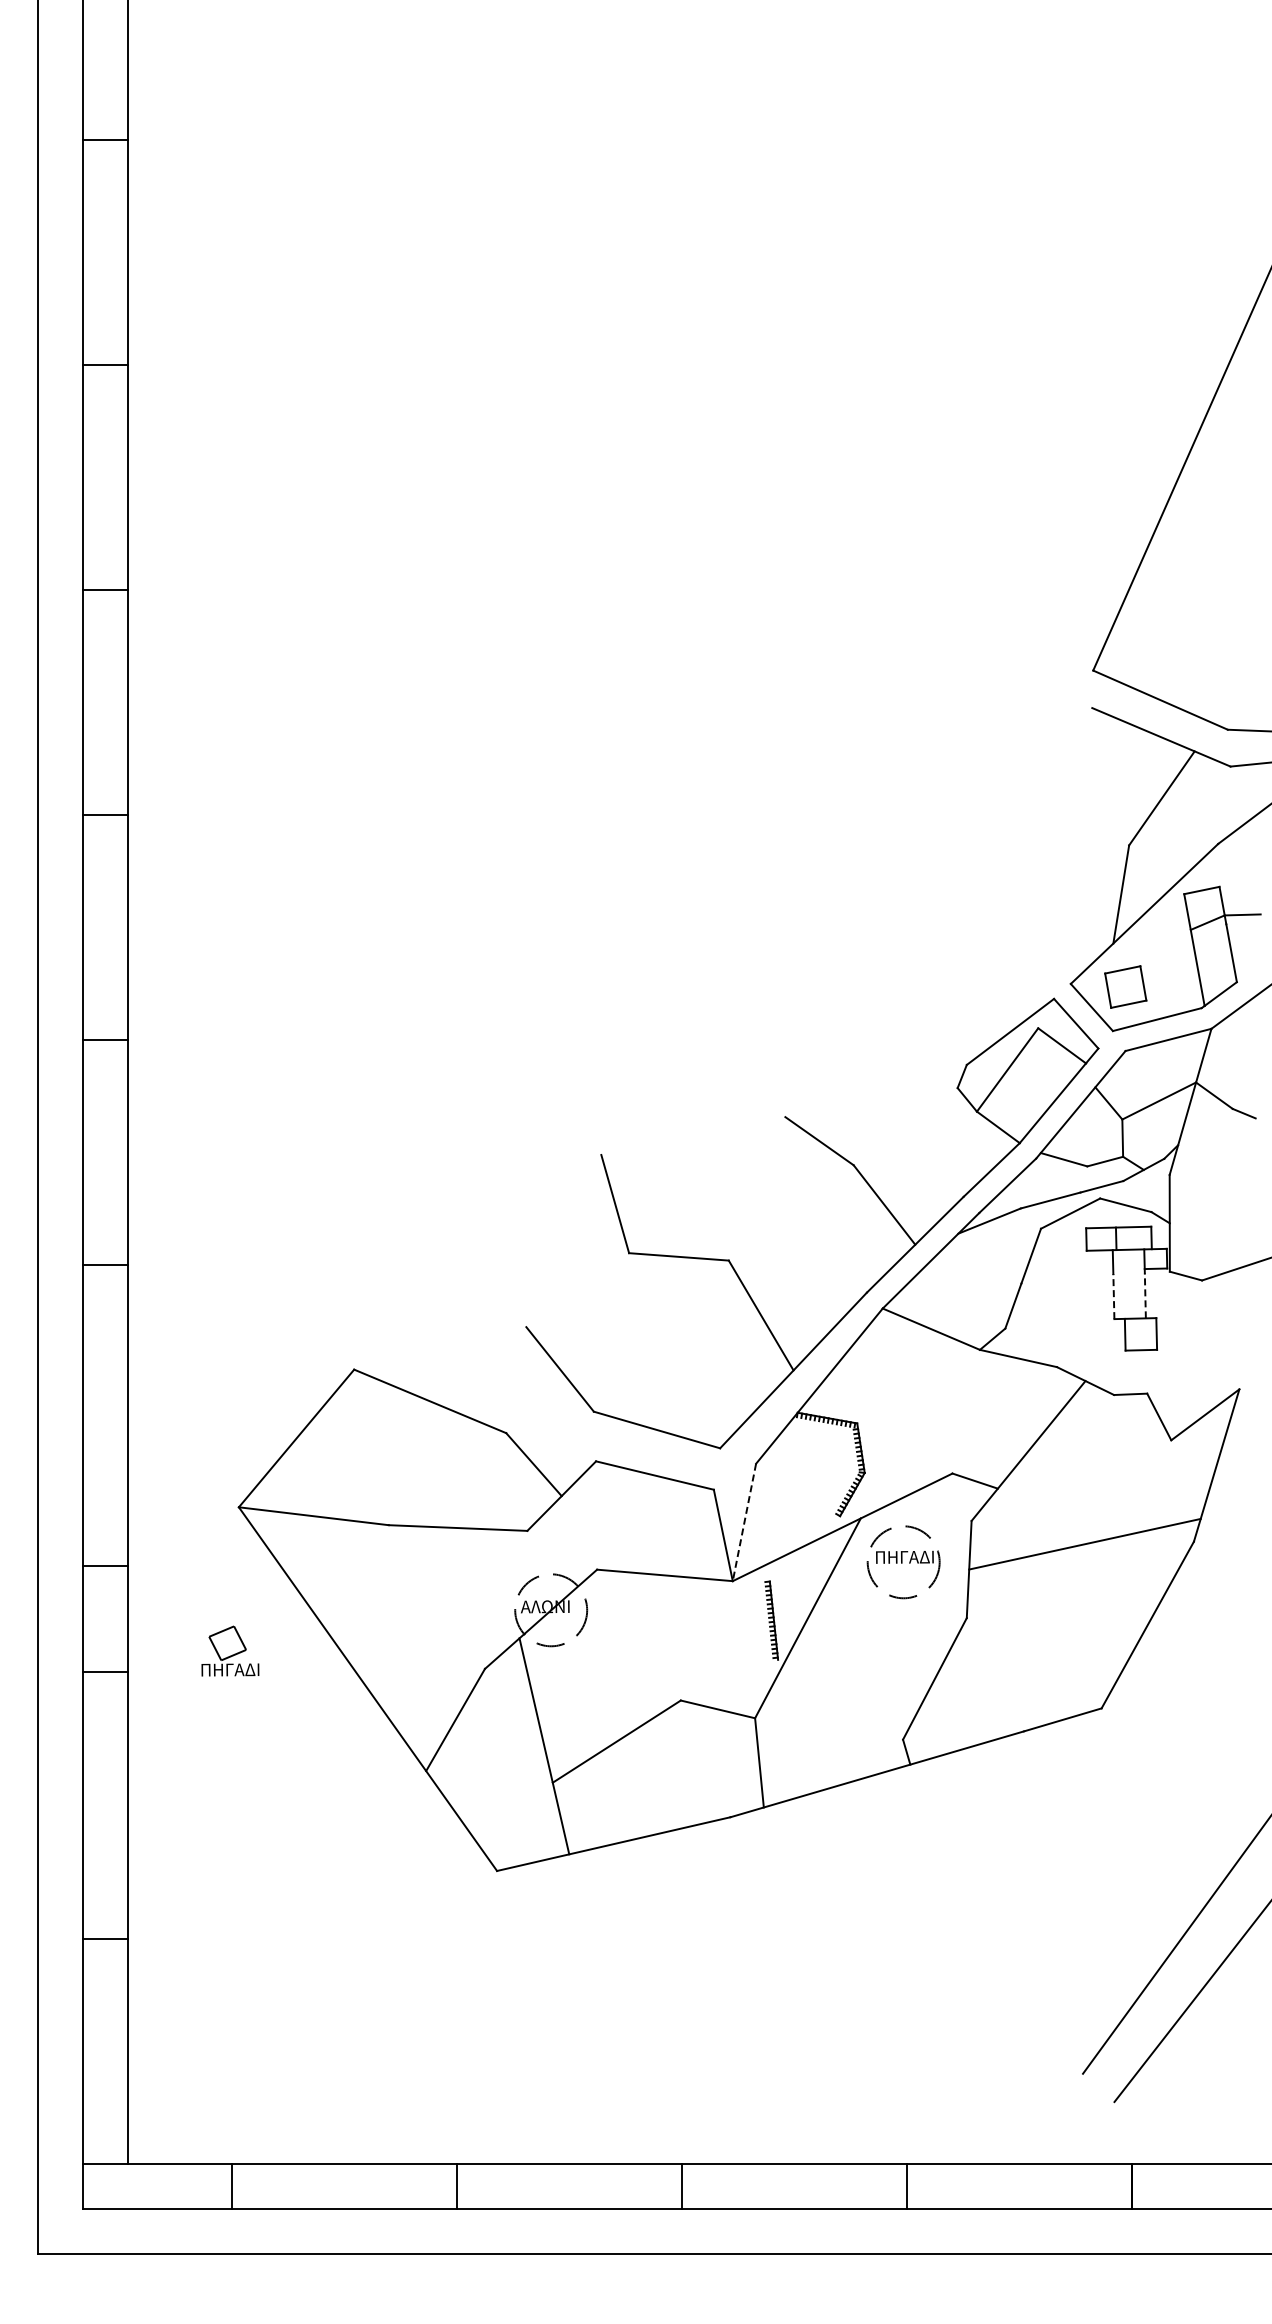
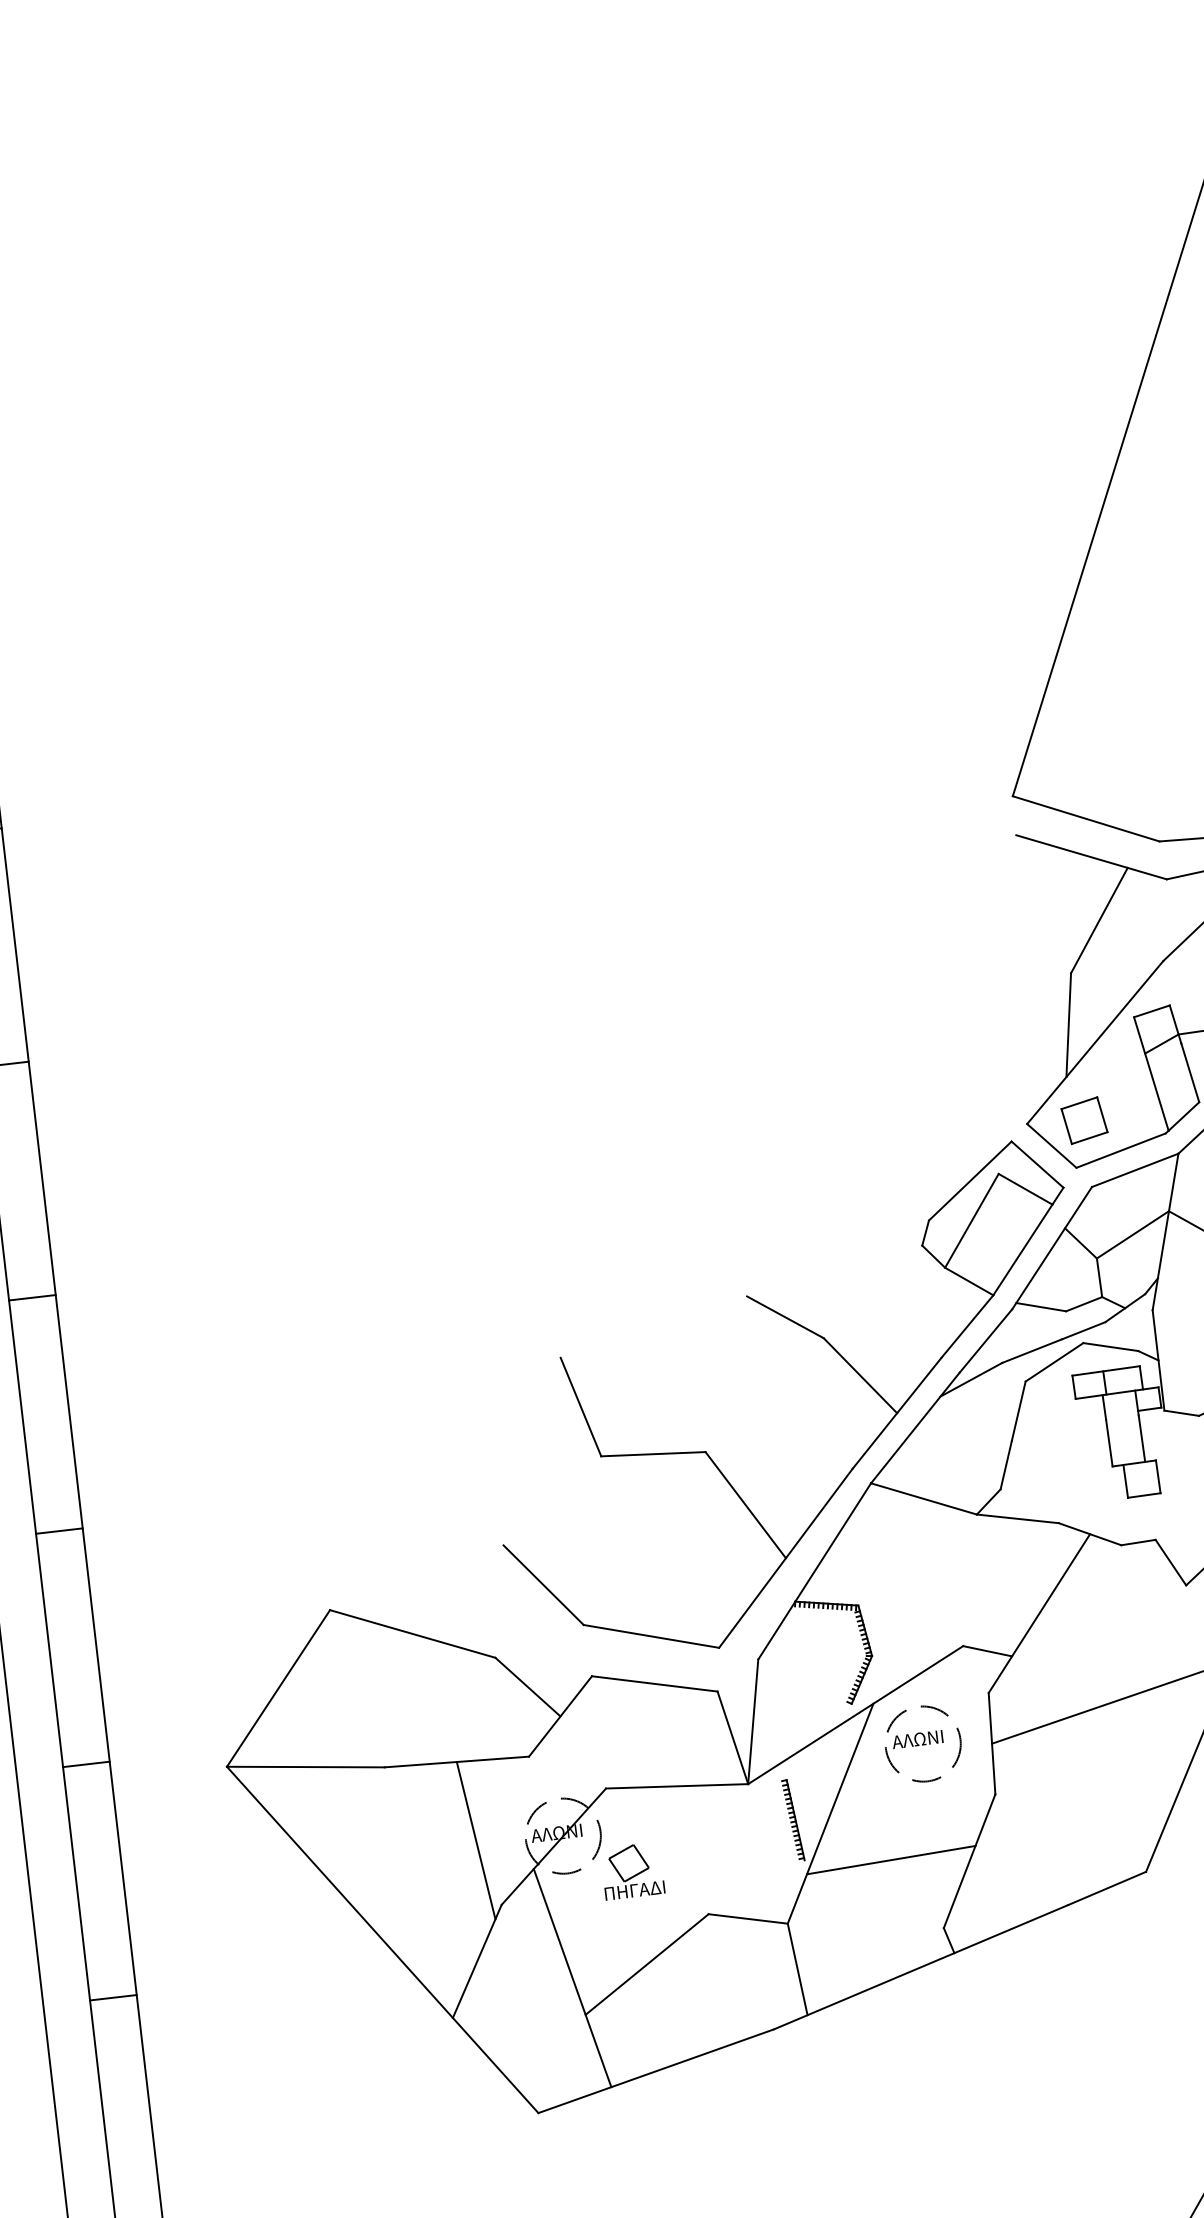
line: (1145, 1295) -> (1142, 1438), dashed -> solid
line: (1113, 1296) -> (1108, 1443), dashed -> solid
line: (744, 1522) -> (753, 1721), dashed -> solid
text: (903, 1556) -> (922, 1738), ΠΗΓΑΔΙ -> ΑΛΩΝΙ
line: (104, 1565) -> (85, 1764), moved
line: (467, 1604) -> (475, 1840), added
part: (230, 1650) -> (632, 1870), moved
line: (860, 1669) -> (891, 1860), added
line: (104, 1672) -> (112, 1997), moved

